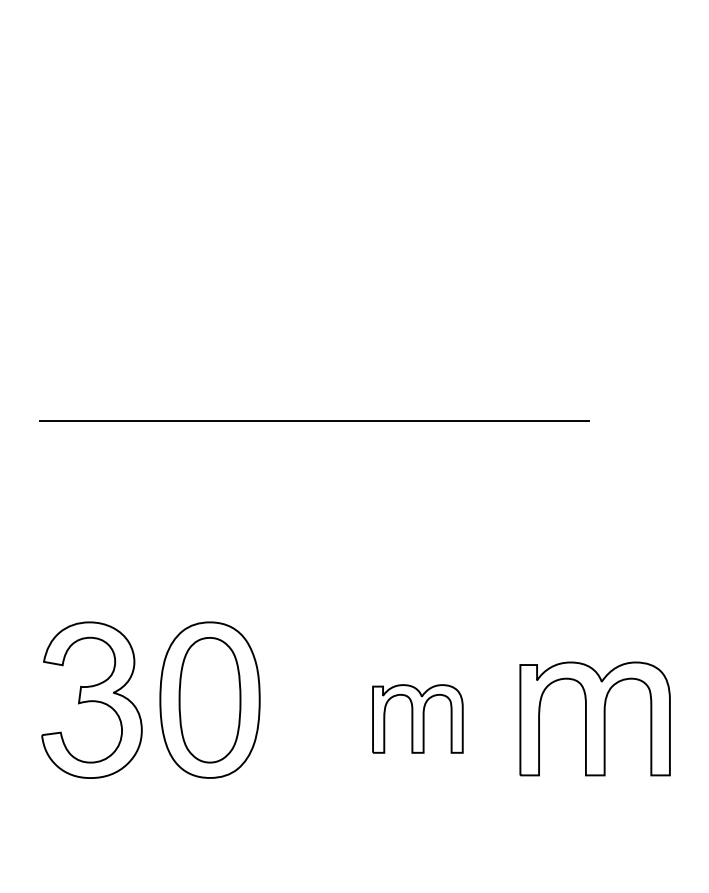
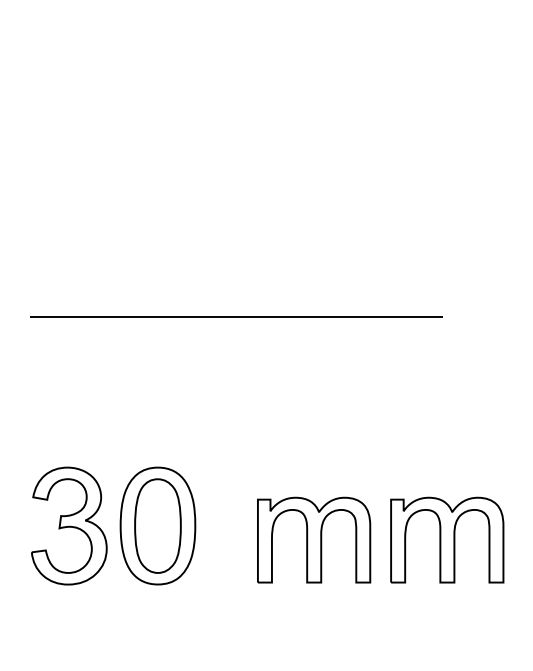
part: (417, 718) -> (313, 539), size x1.67

